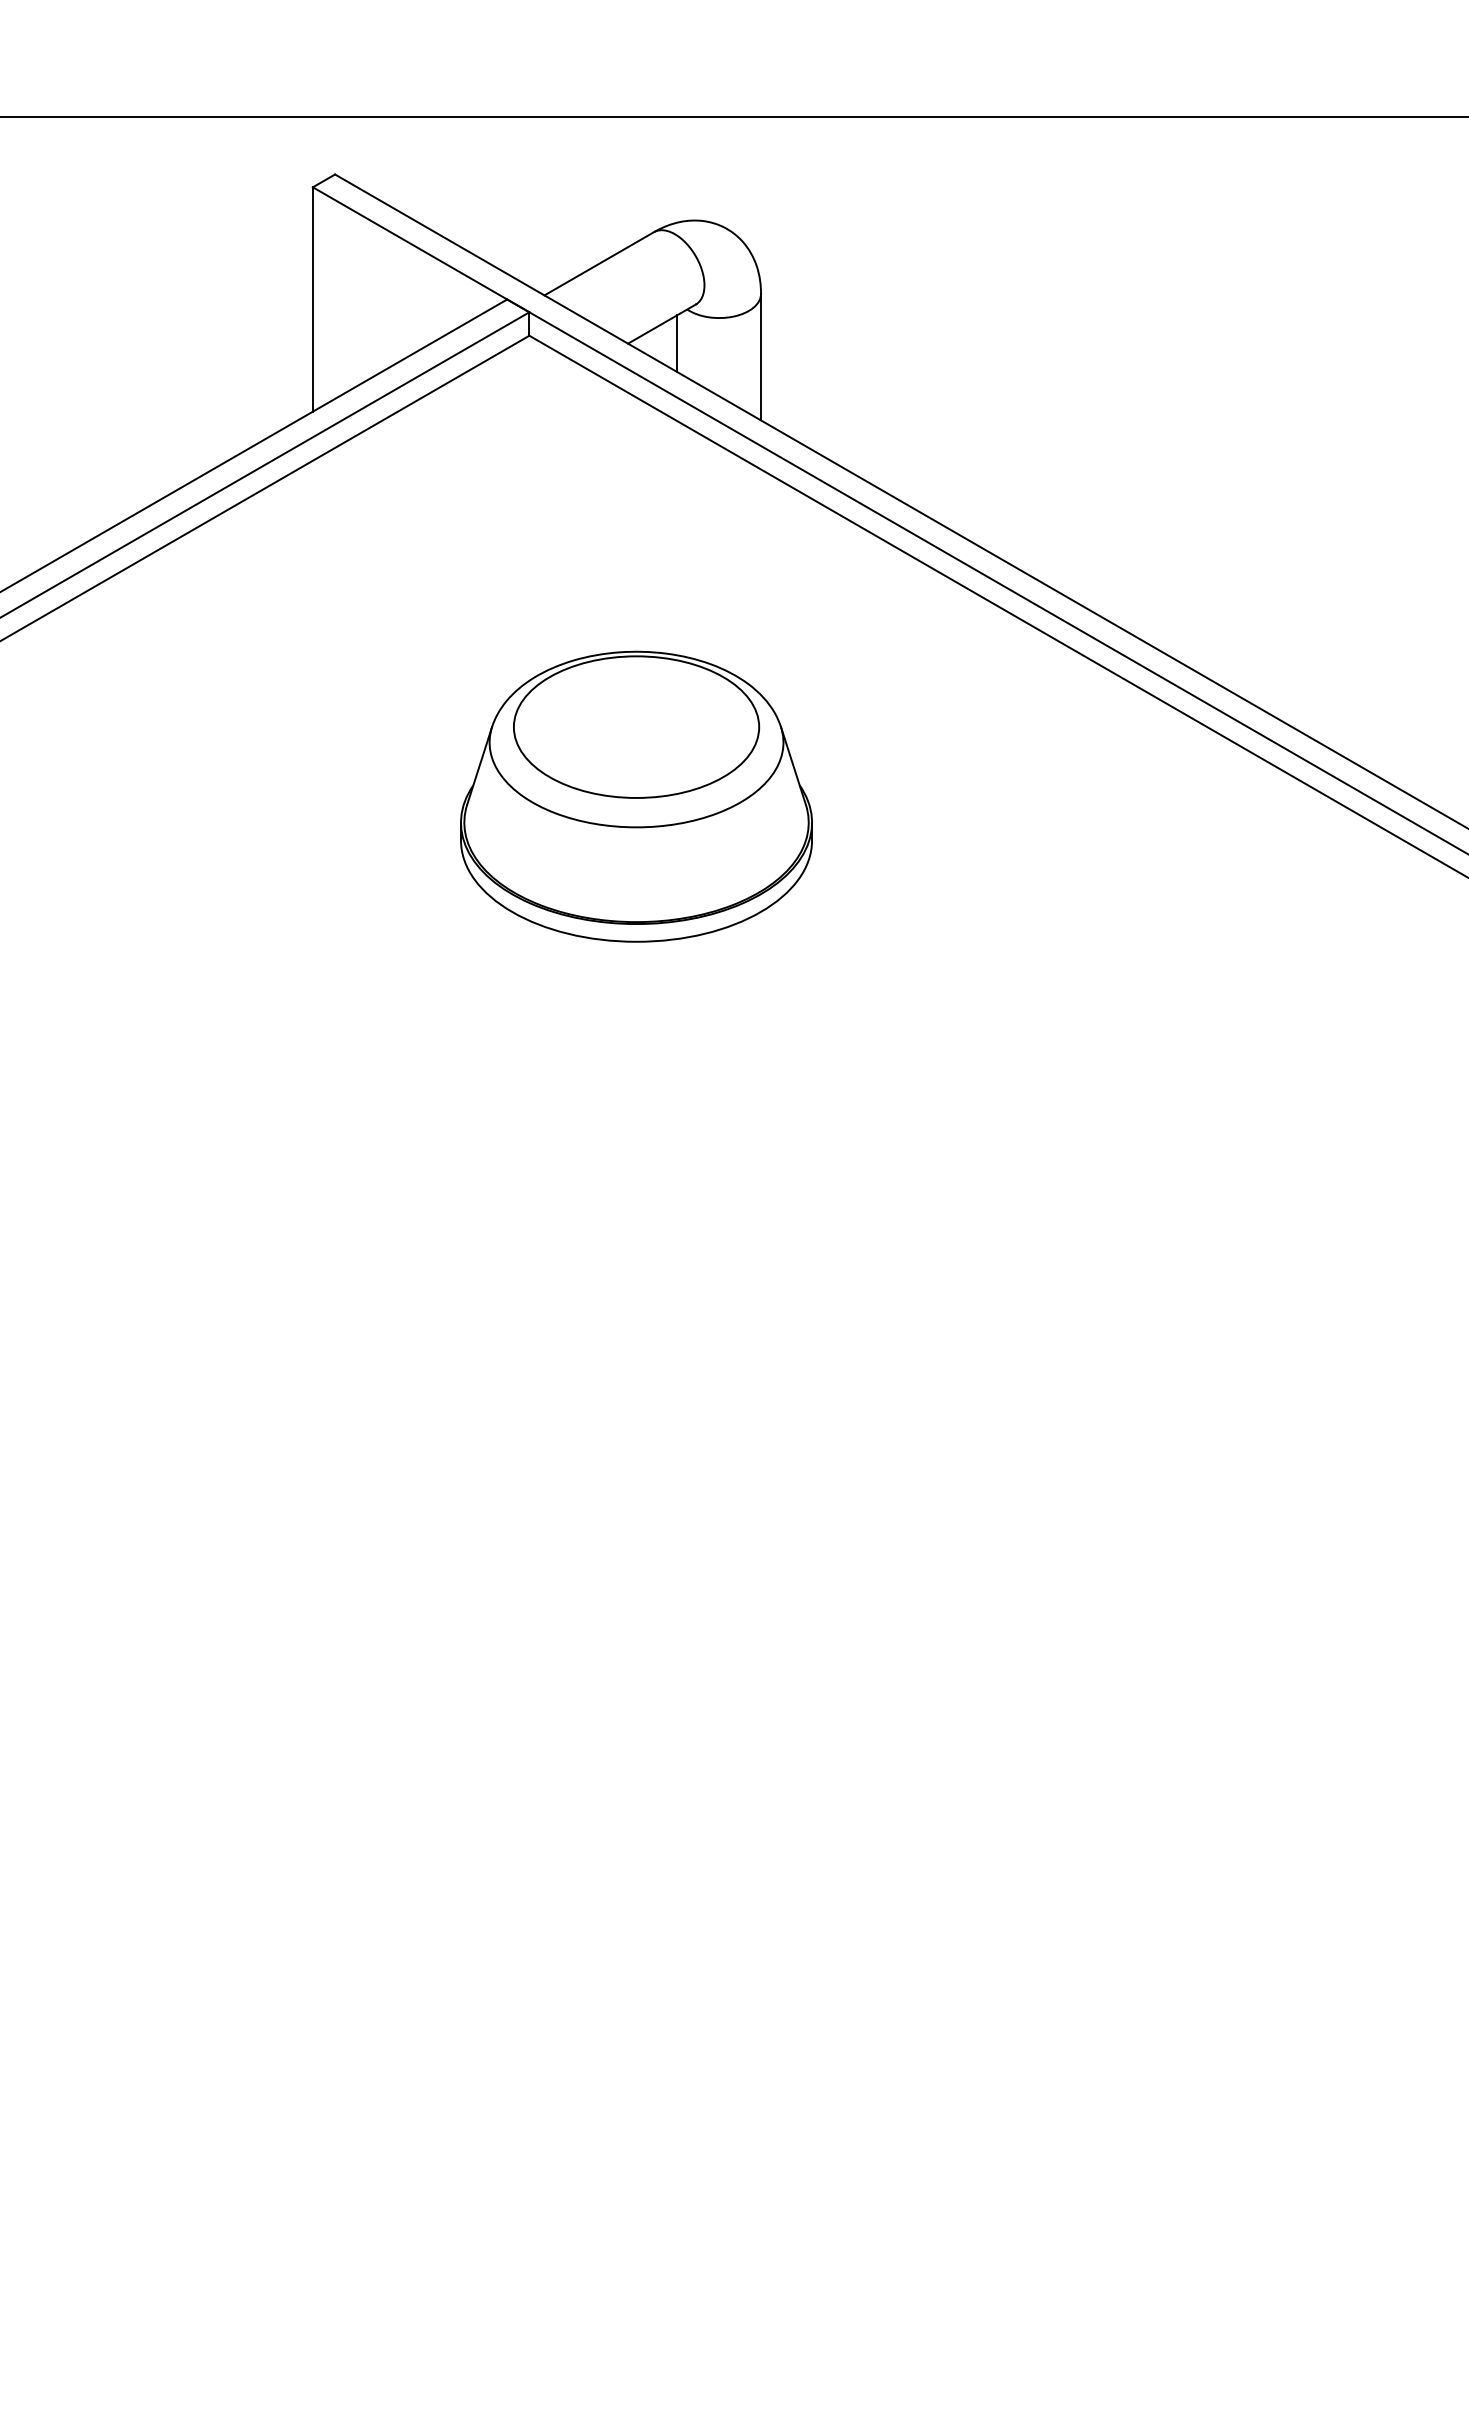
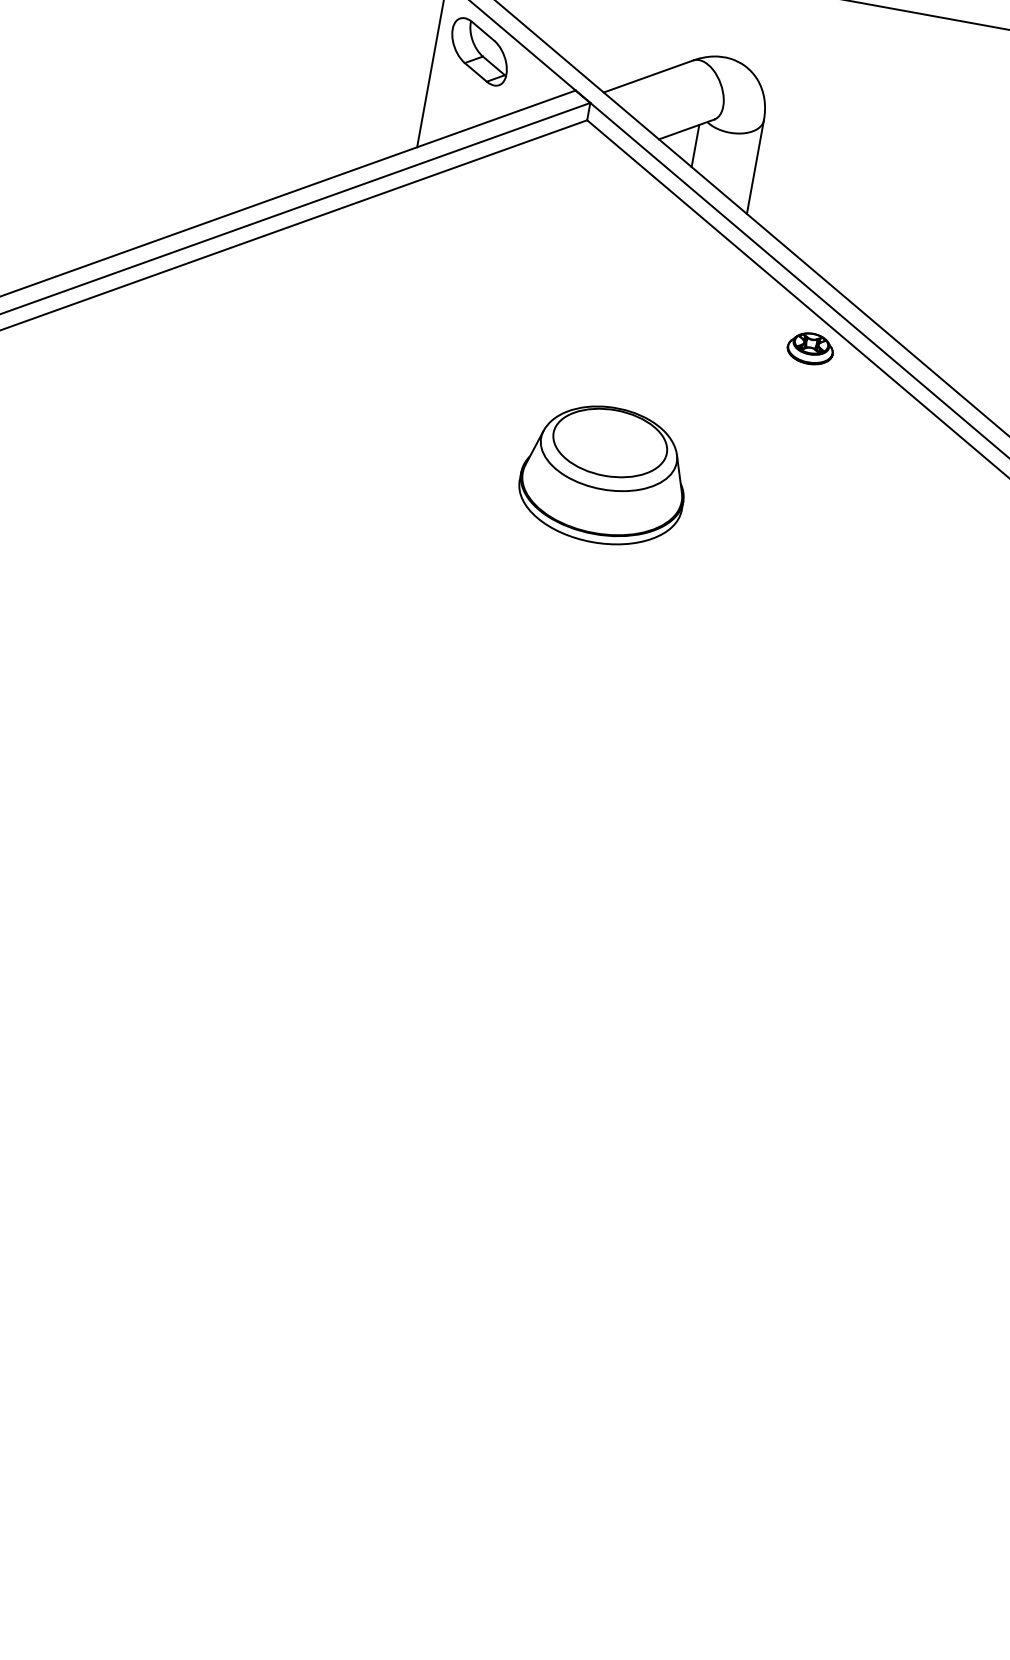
part: (371, 271) -> (479, 51), added
part: (876, 581) -> (810, 348), added
part: (636, 796) -> (604, 474), size x0.62

